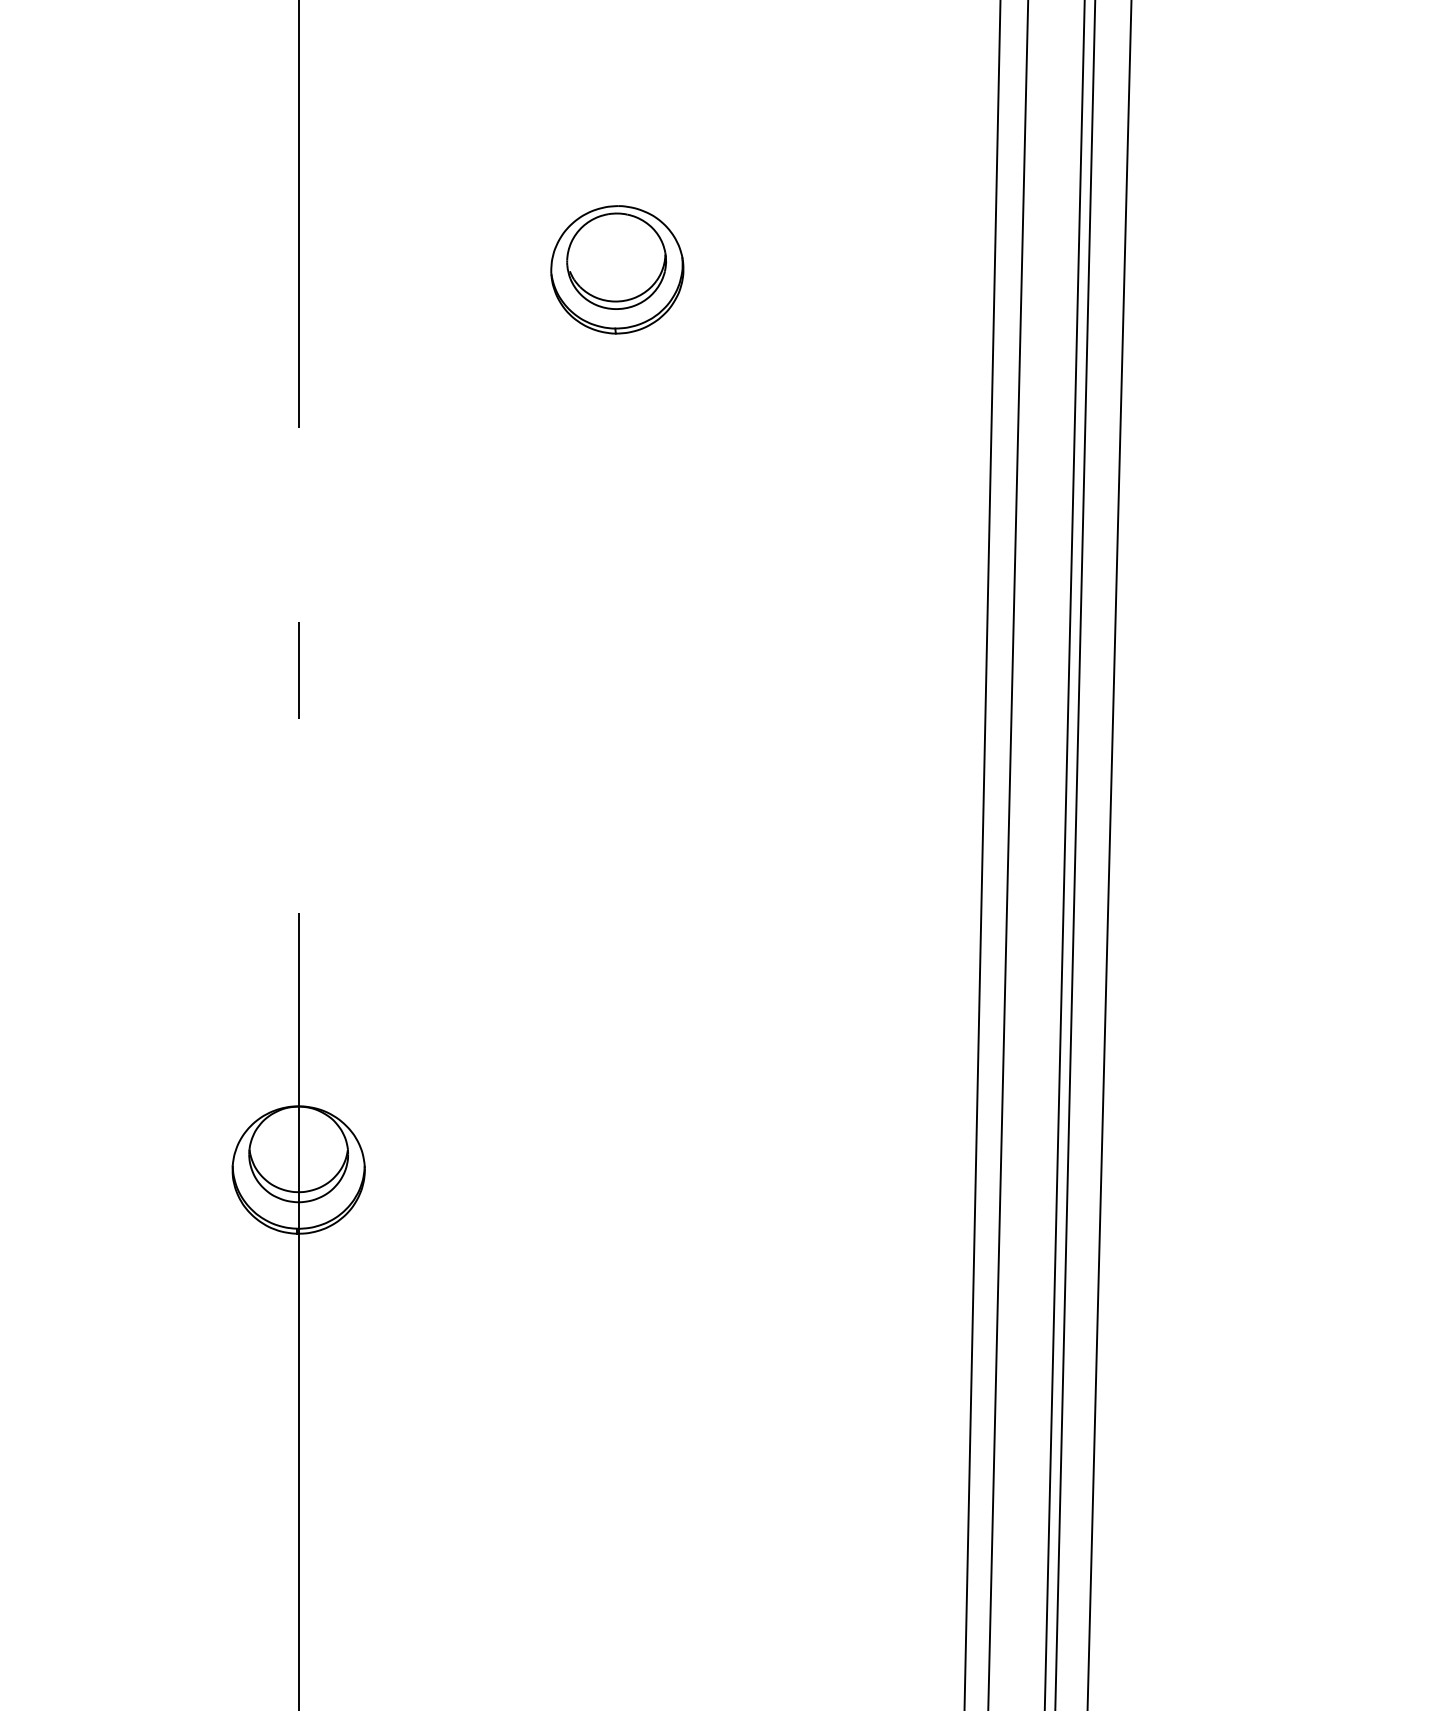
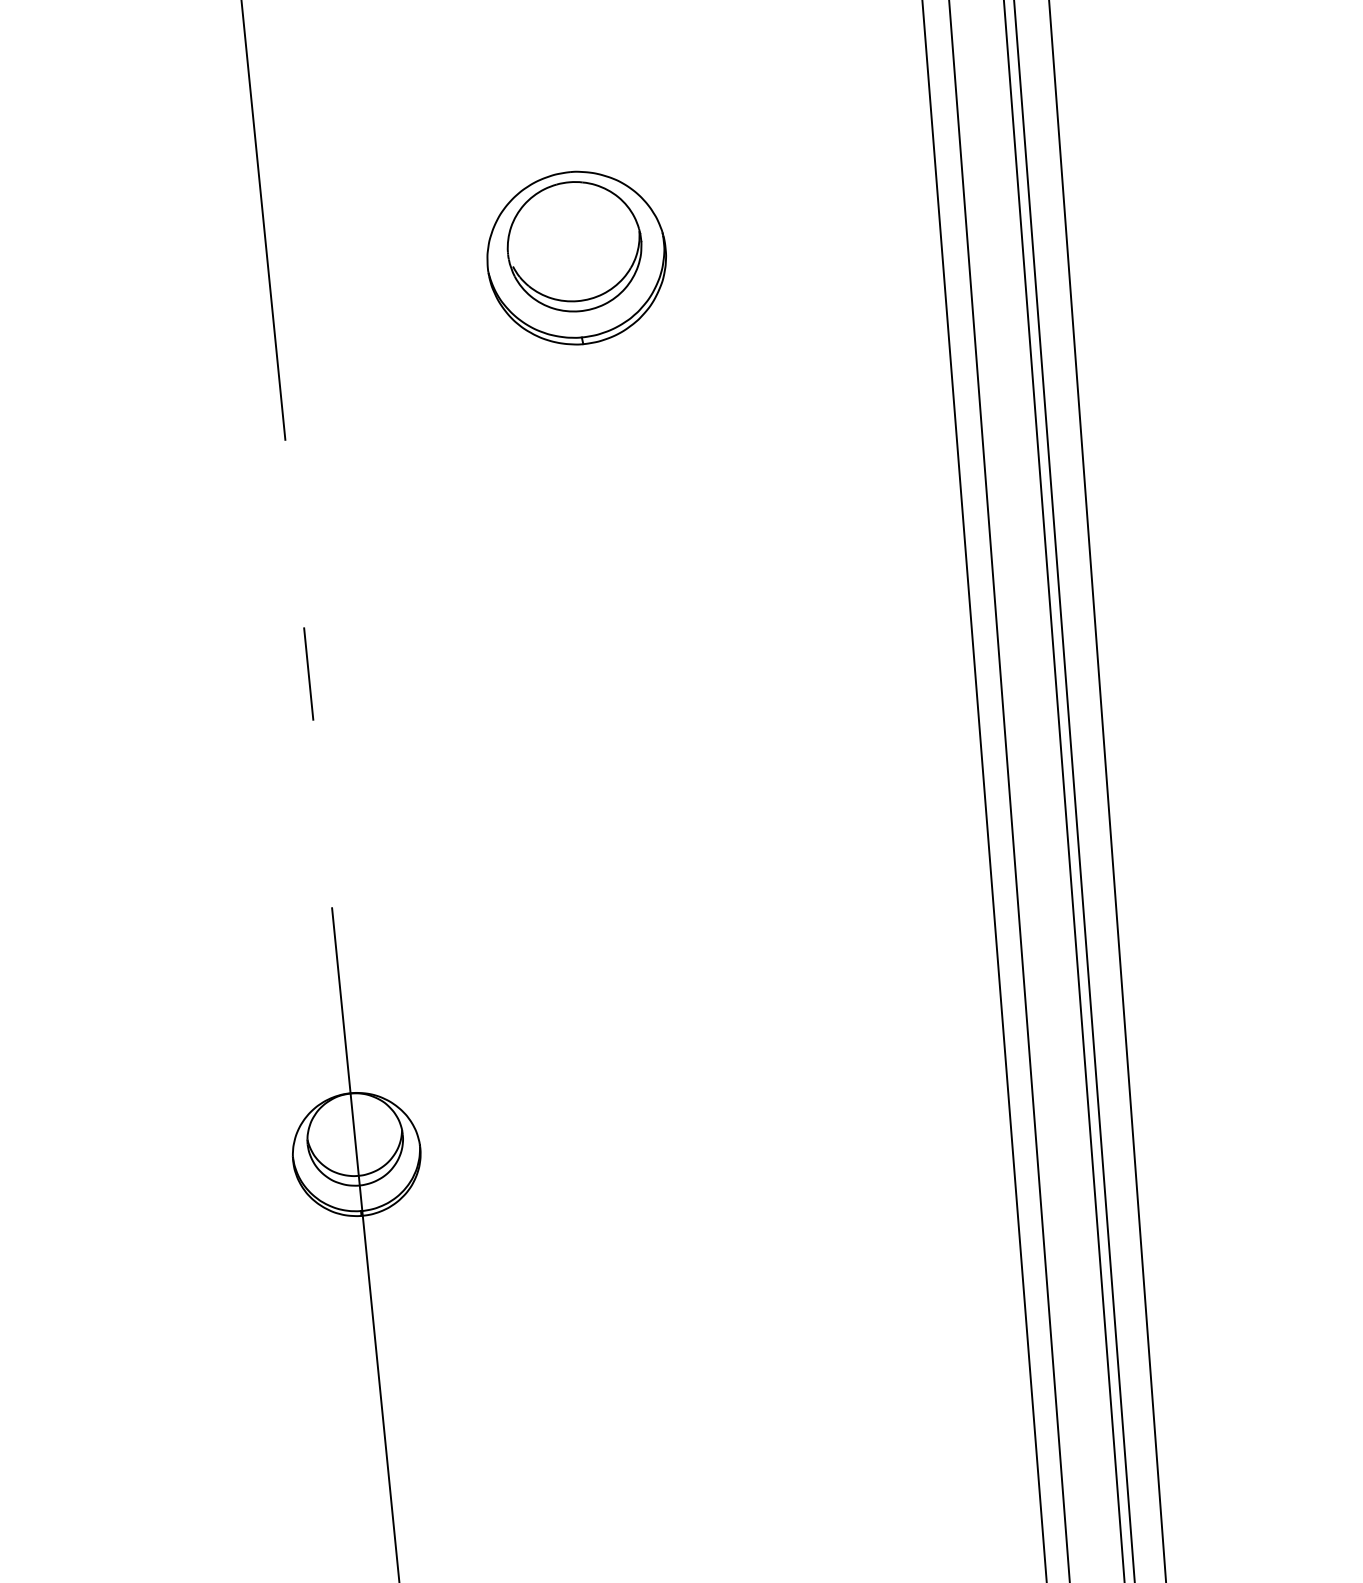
part: (617, 269) -> (576, 257), size x1.4

